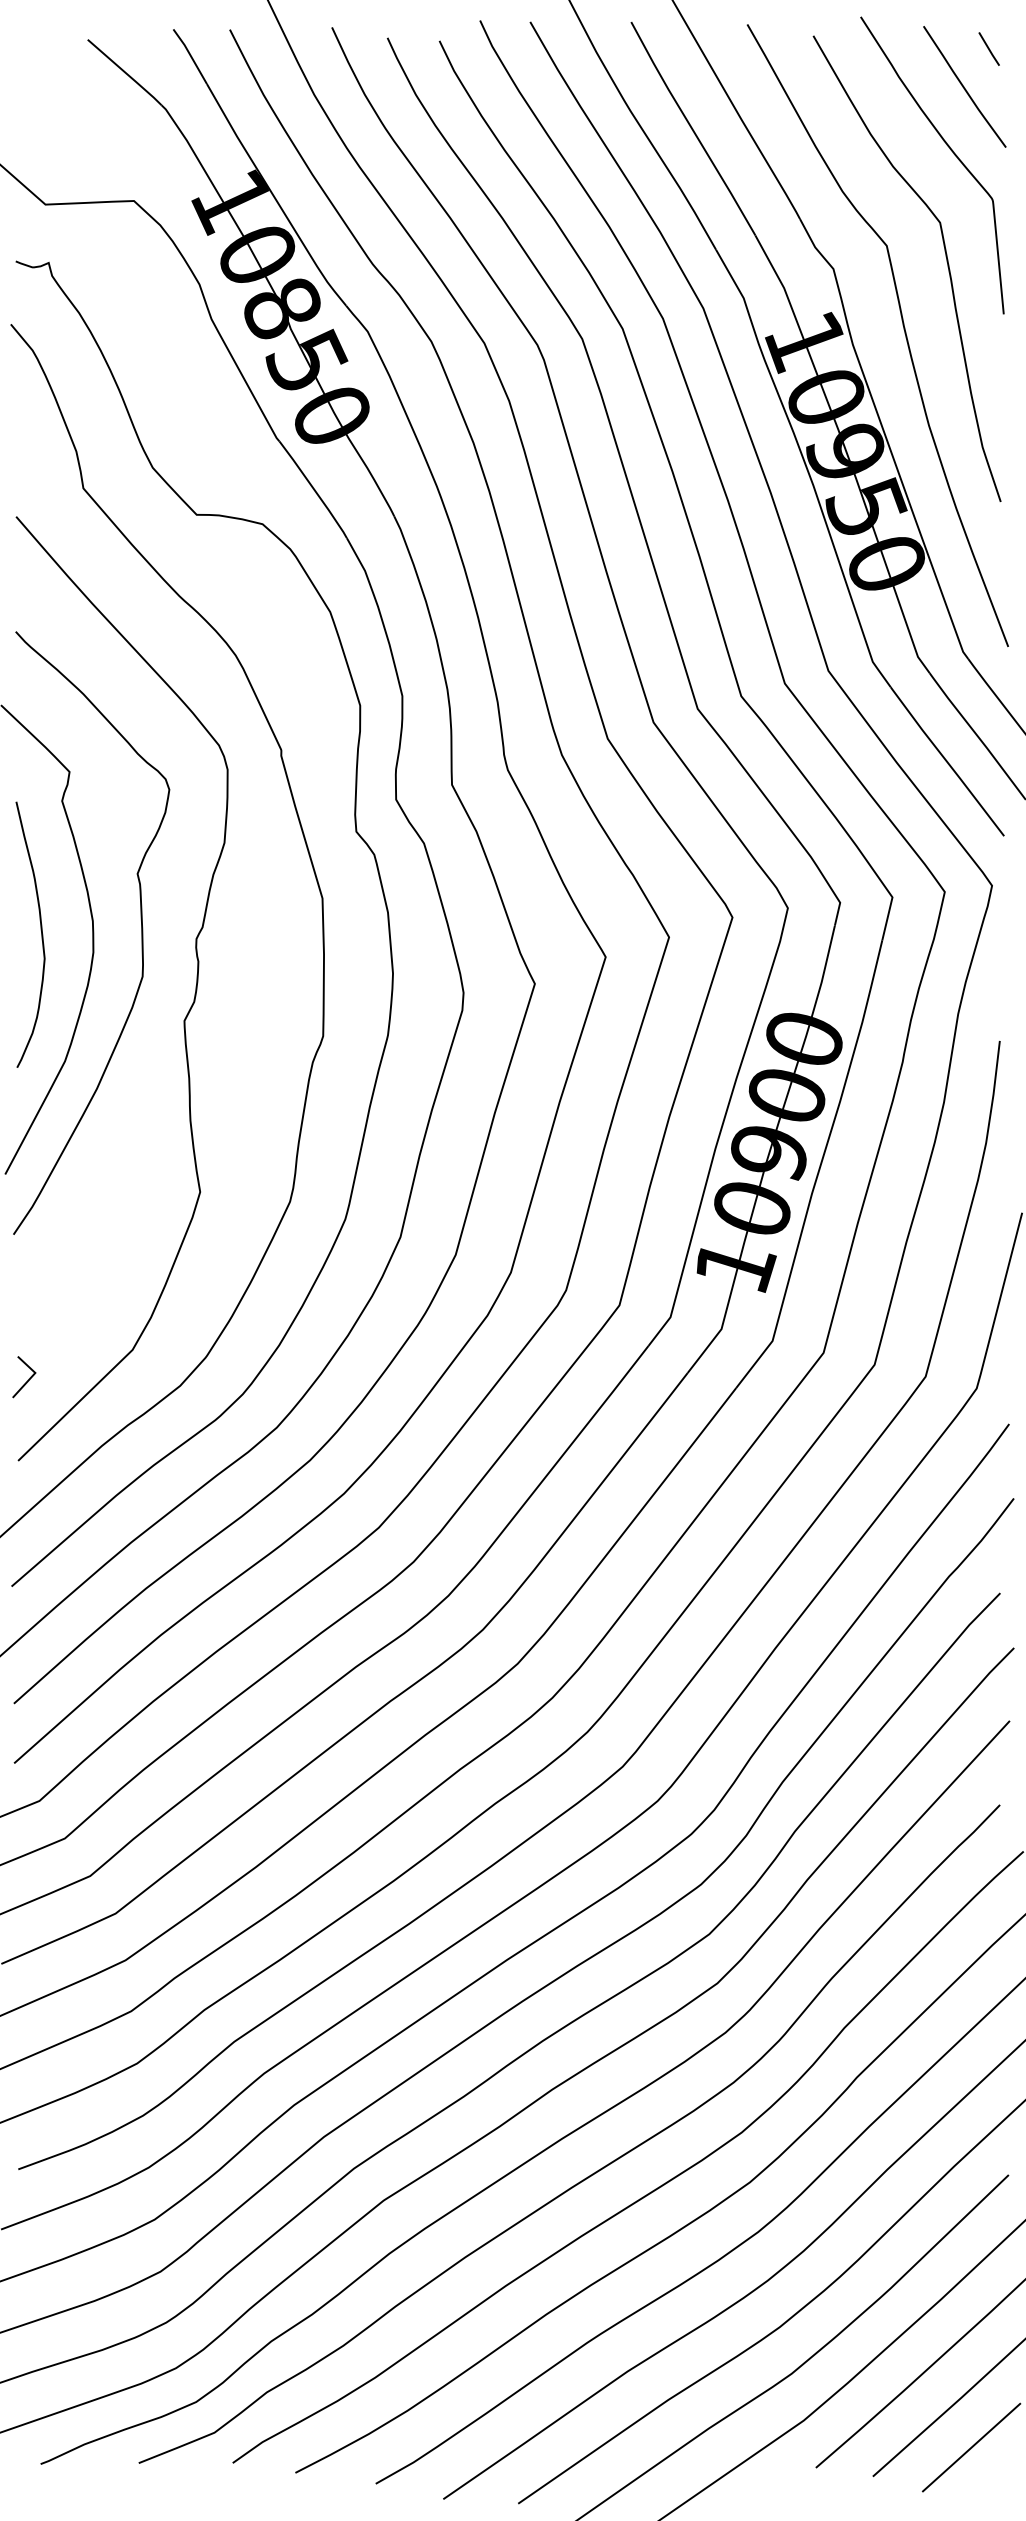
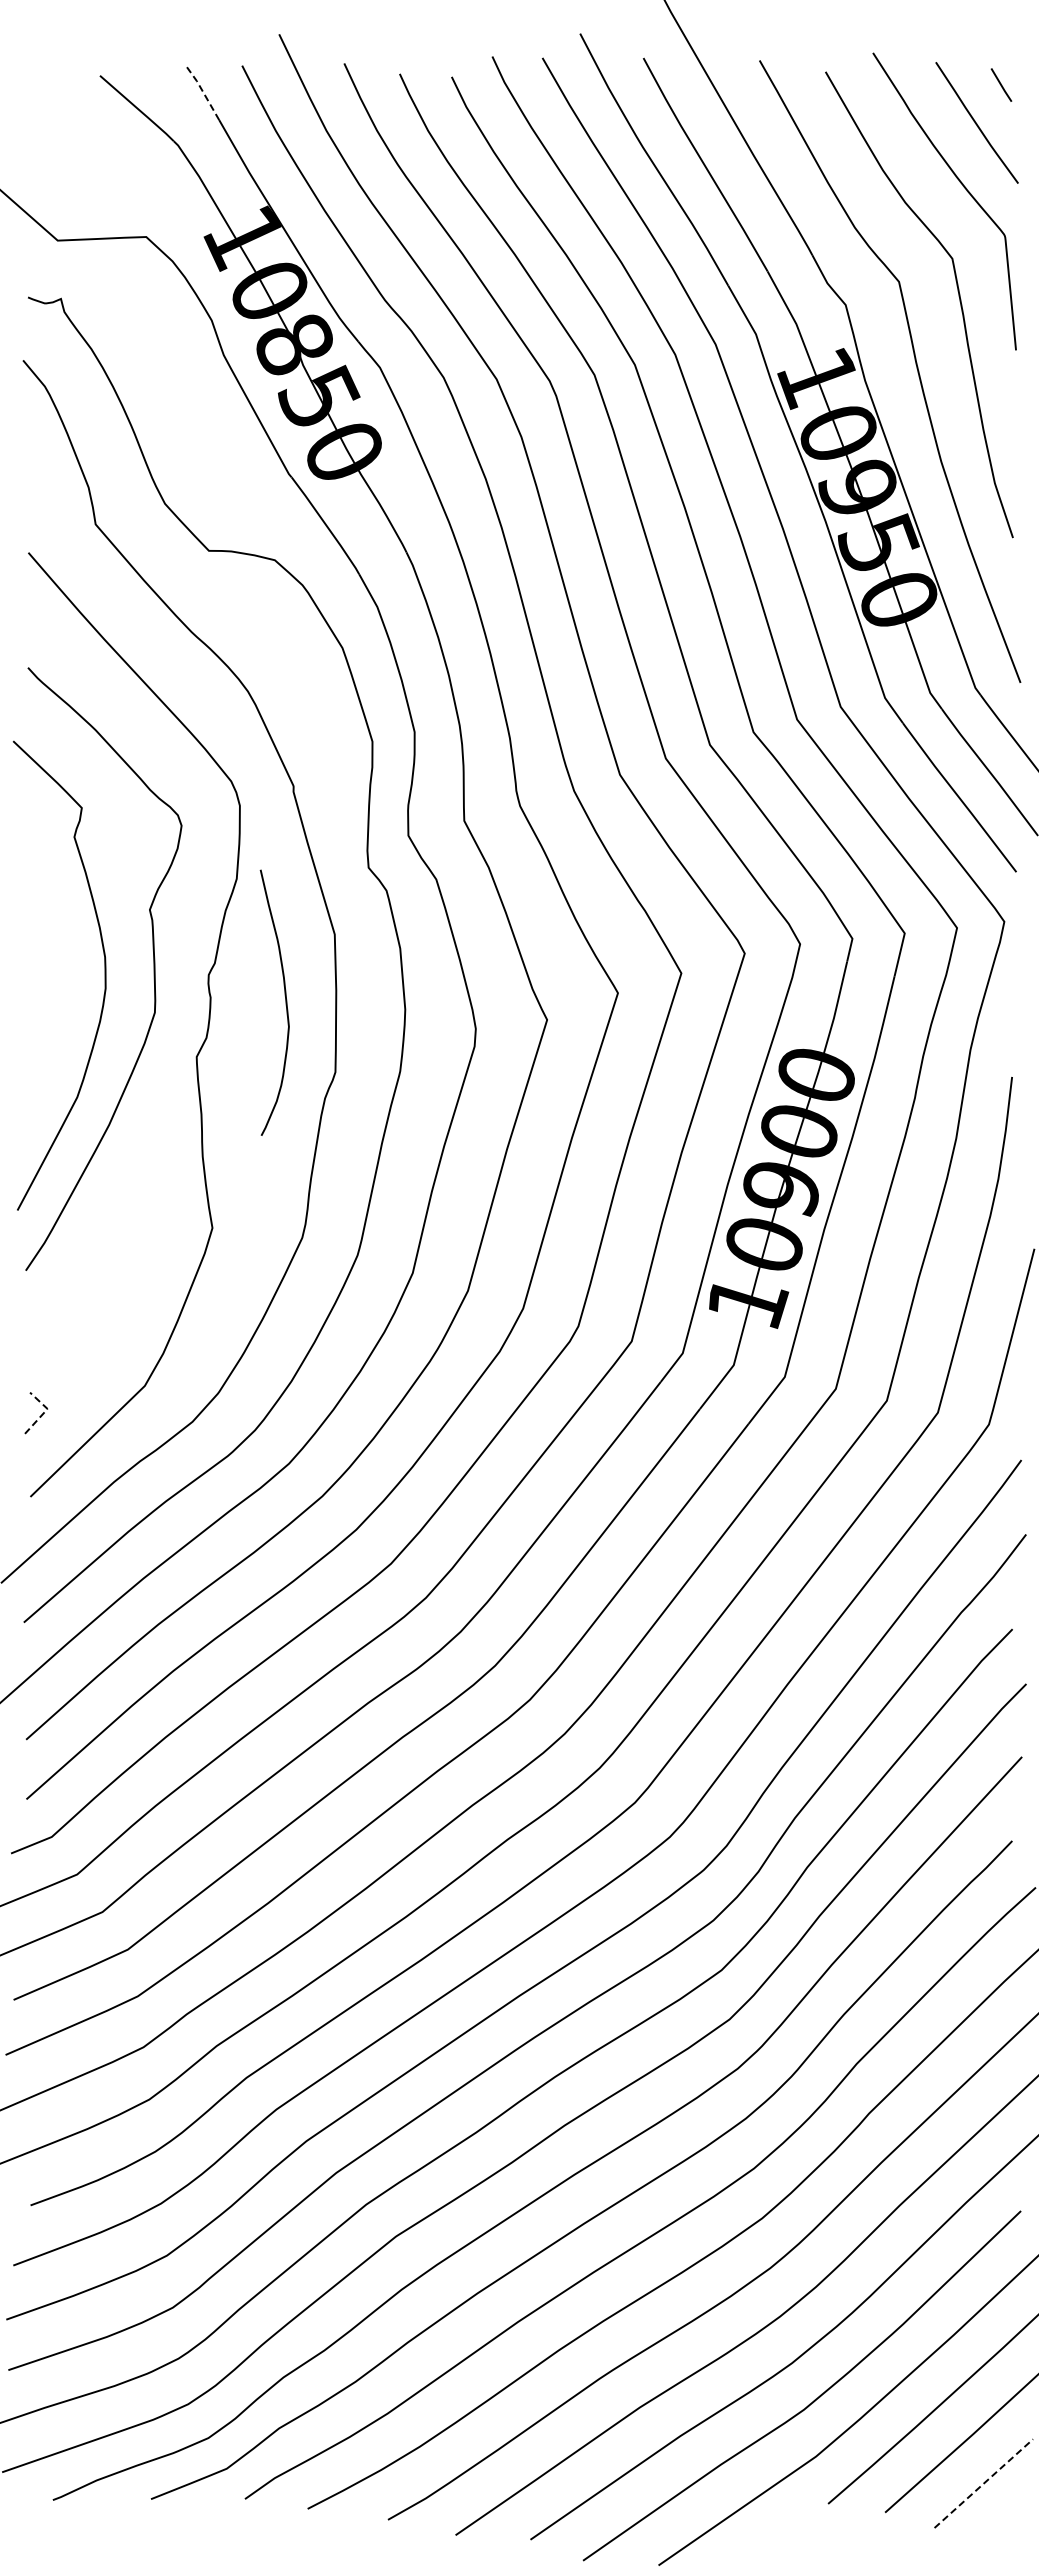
line: (190, 55) -> (202, 91), solid -> dashed
curve: (41, 934) -> (285, 1002), moved
line: (32, 1375) -> (44, 1411), solid -> dashed
line: (972, 2447) -> (984, 2483), solid -> dashed

